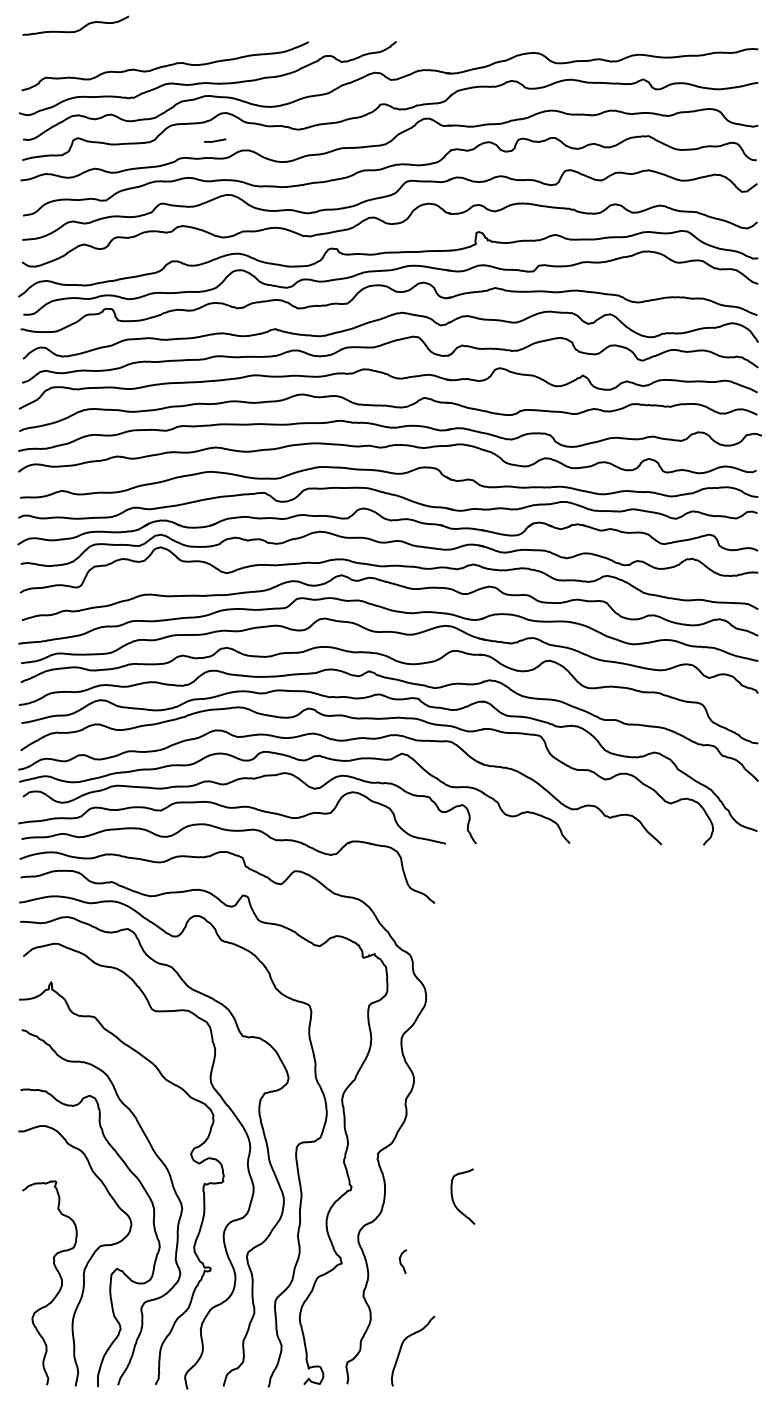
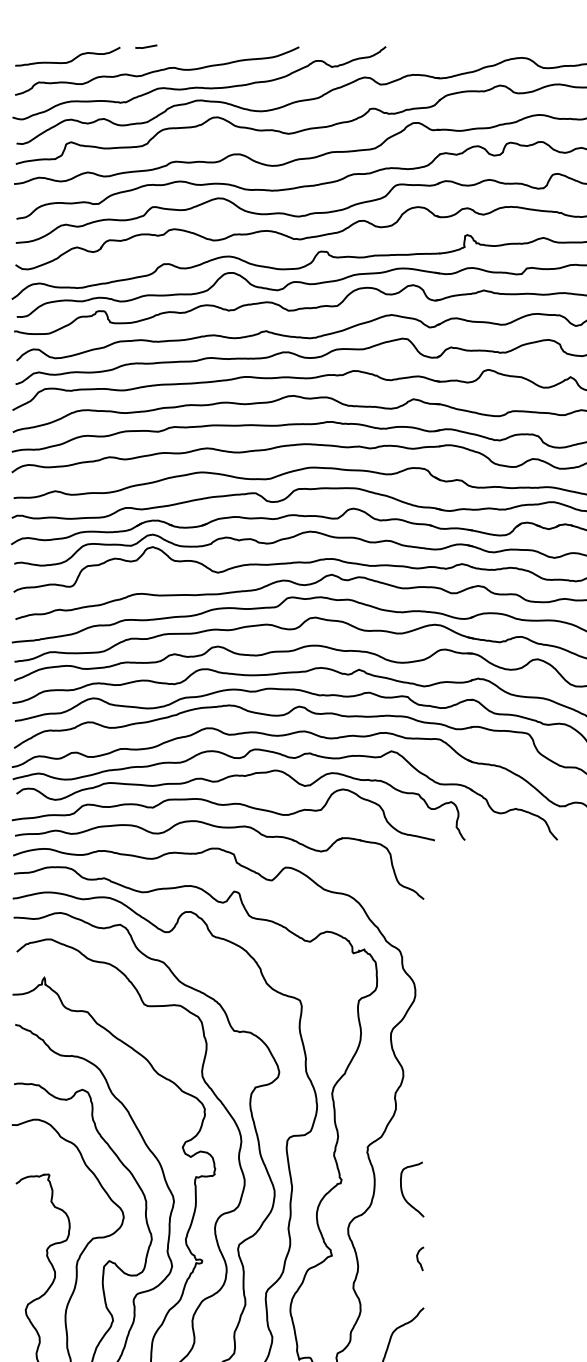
curve: (78, 29) -> (70, 60), moved
line: (215, 140) -> (146, 46), moved
curve: (453, 1197) -> (402, 1190), moved
curve: (401, 1261) -> (418, 1258), moved

